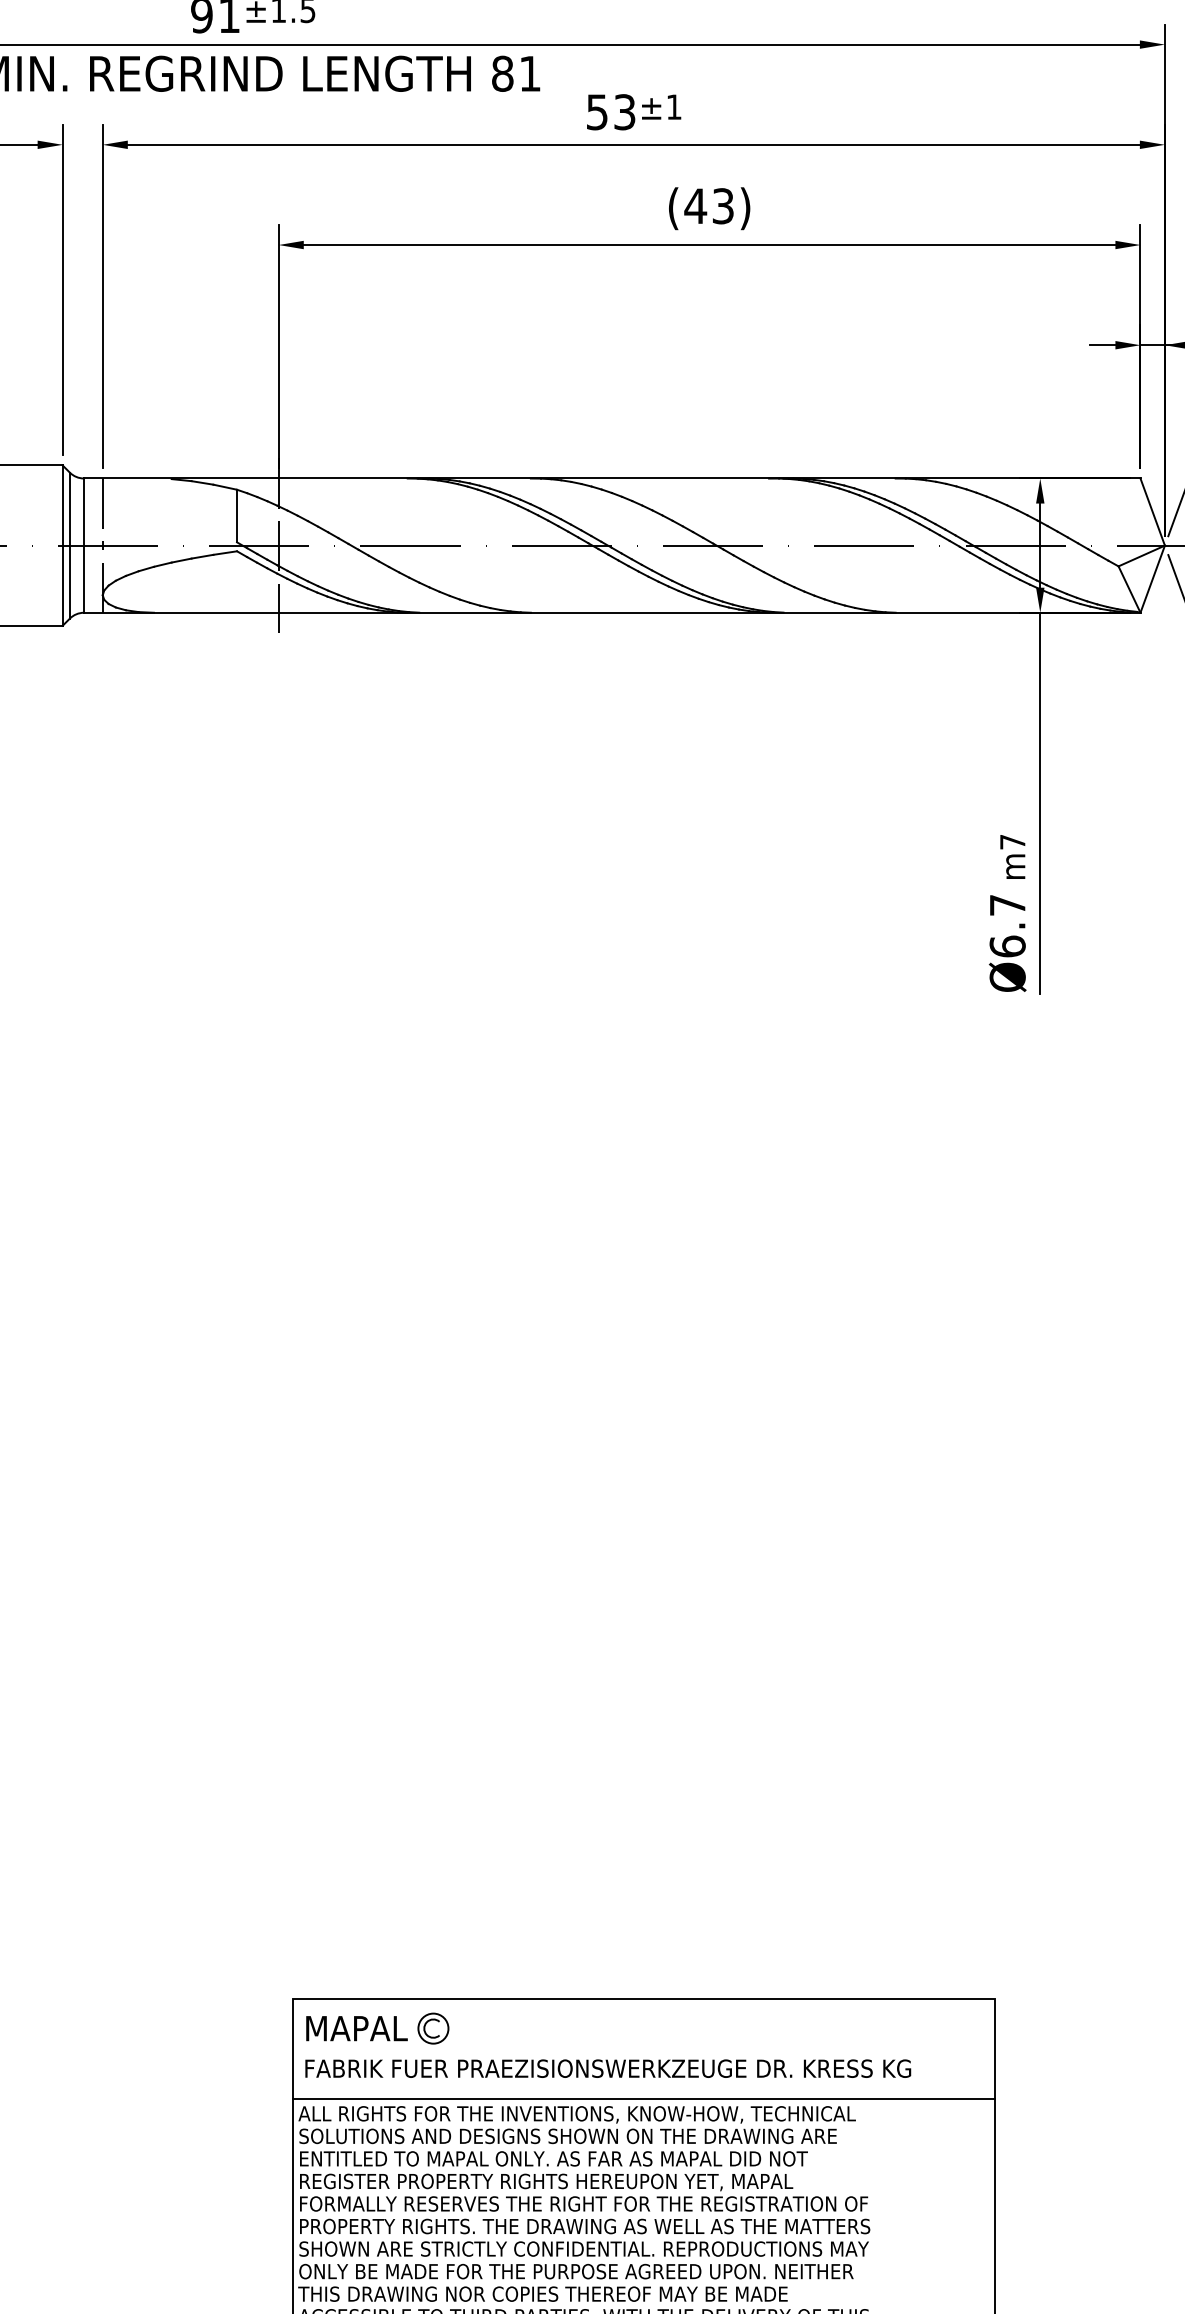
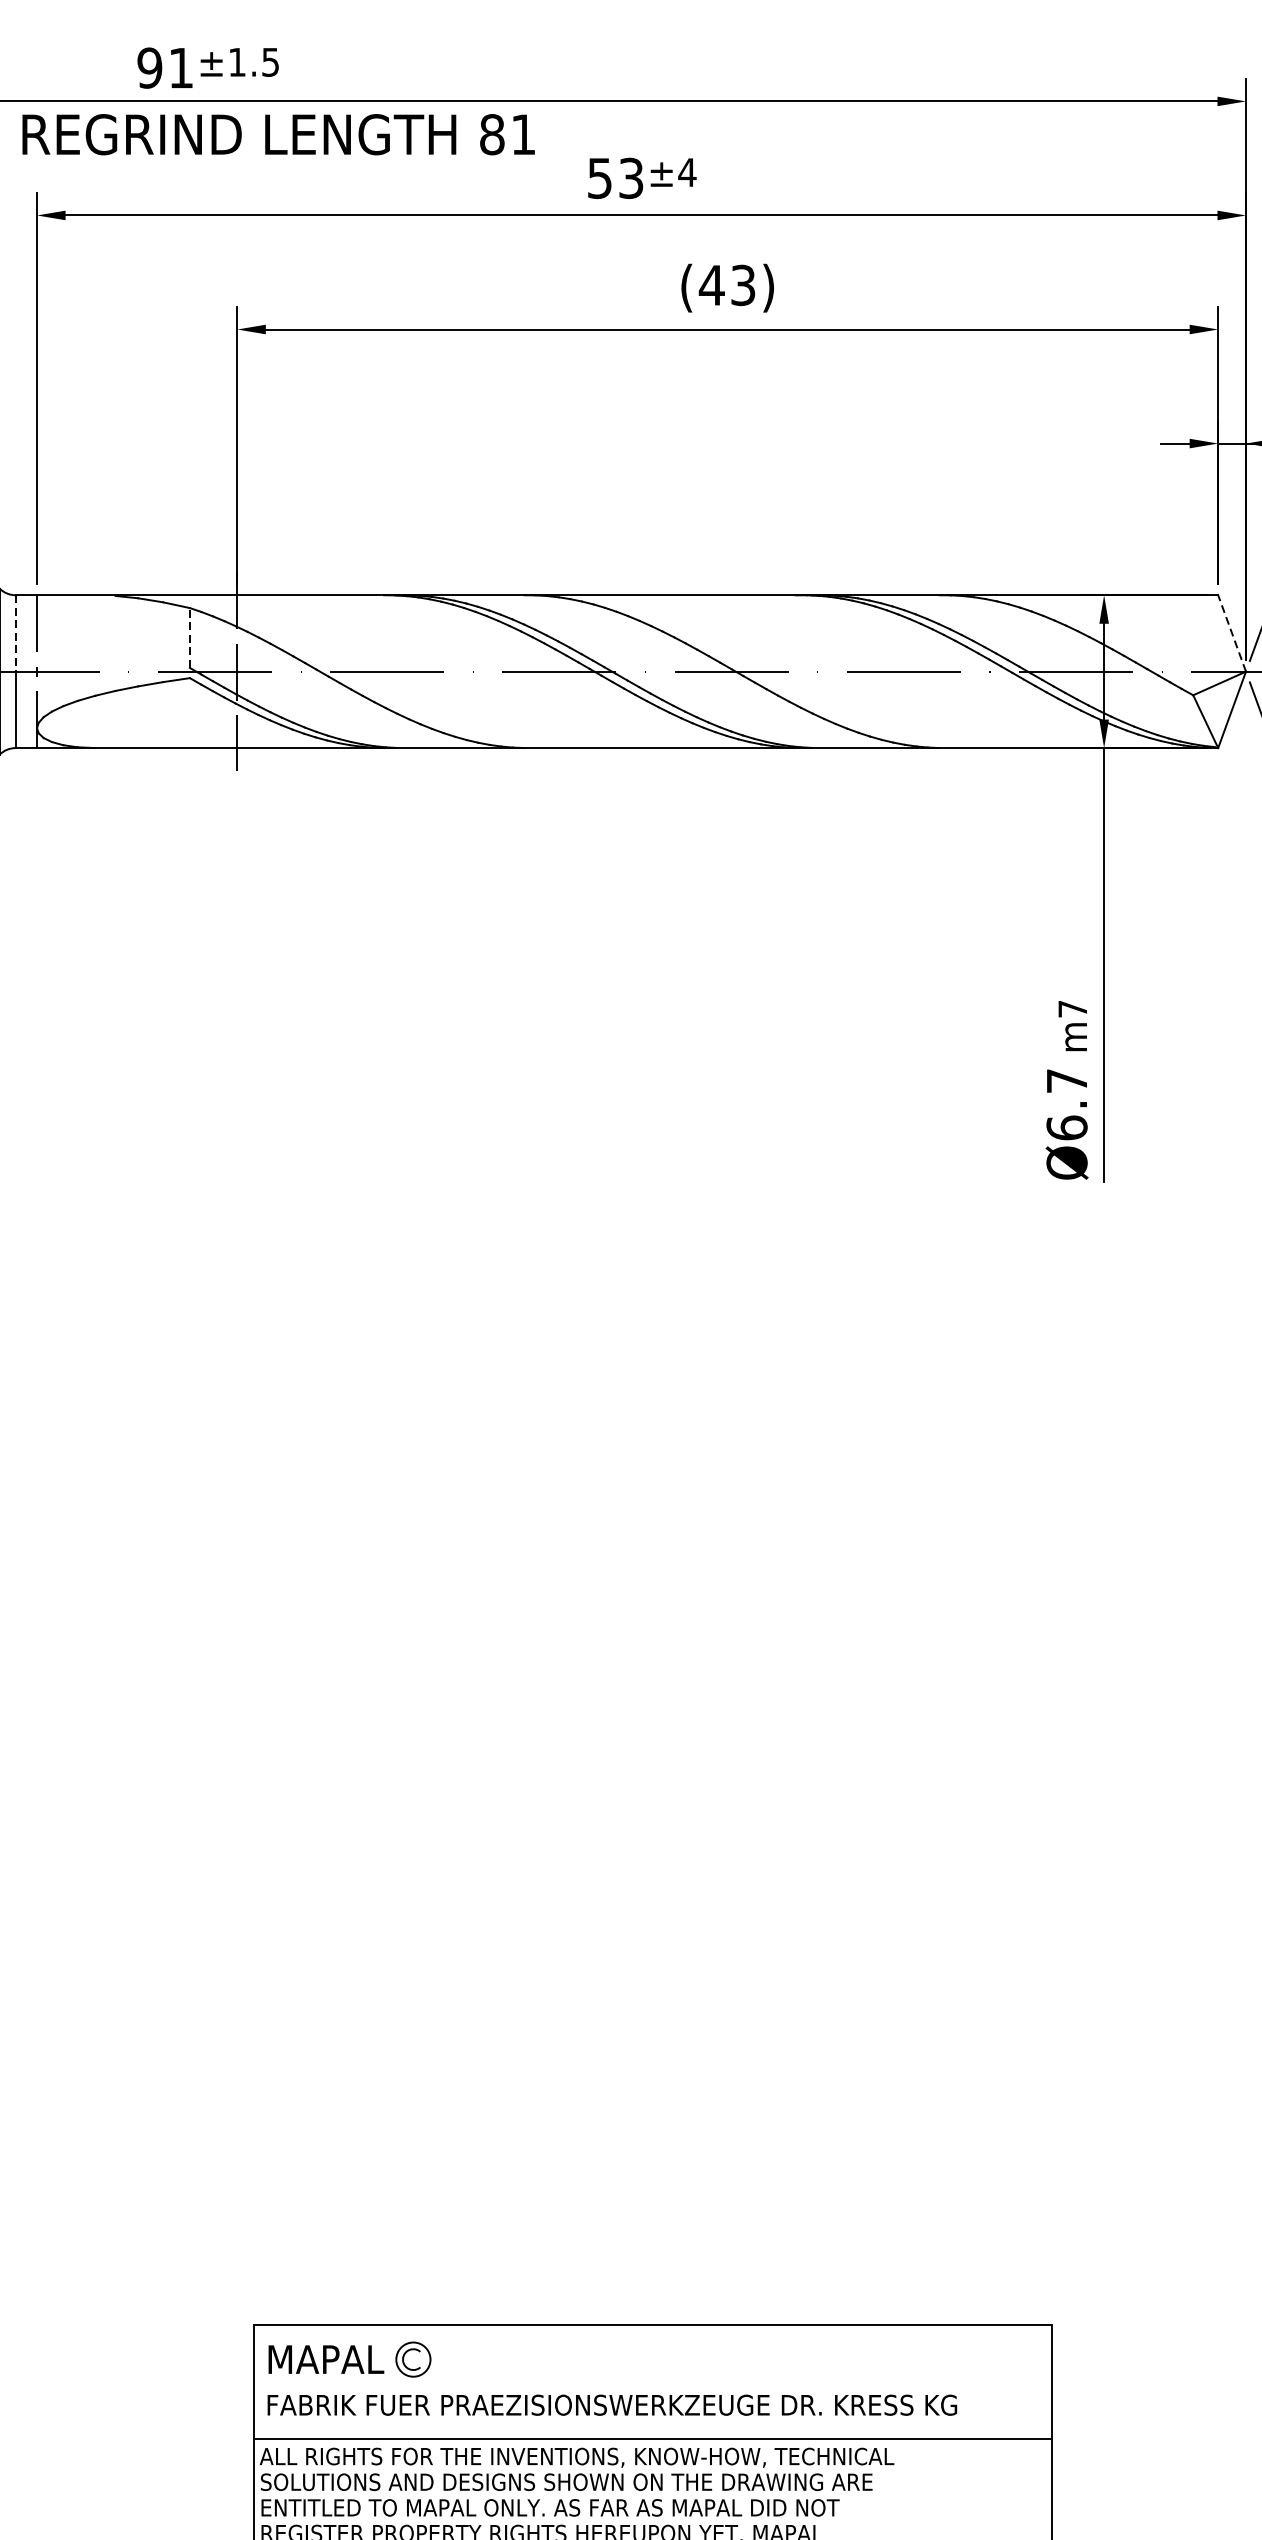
text: (674, 106) -> (687, 171), ±1 -> ±4
line: (84, 512) -> (16, 633), solid -> dashed
line: (1152, 512) -> (1231, 633), solid -> dashed
line: (237, 515) -> (190, 637), solid -> dashed

